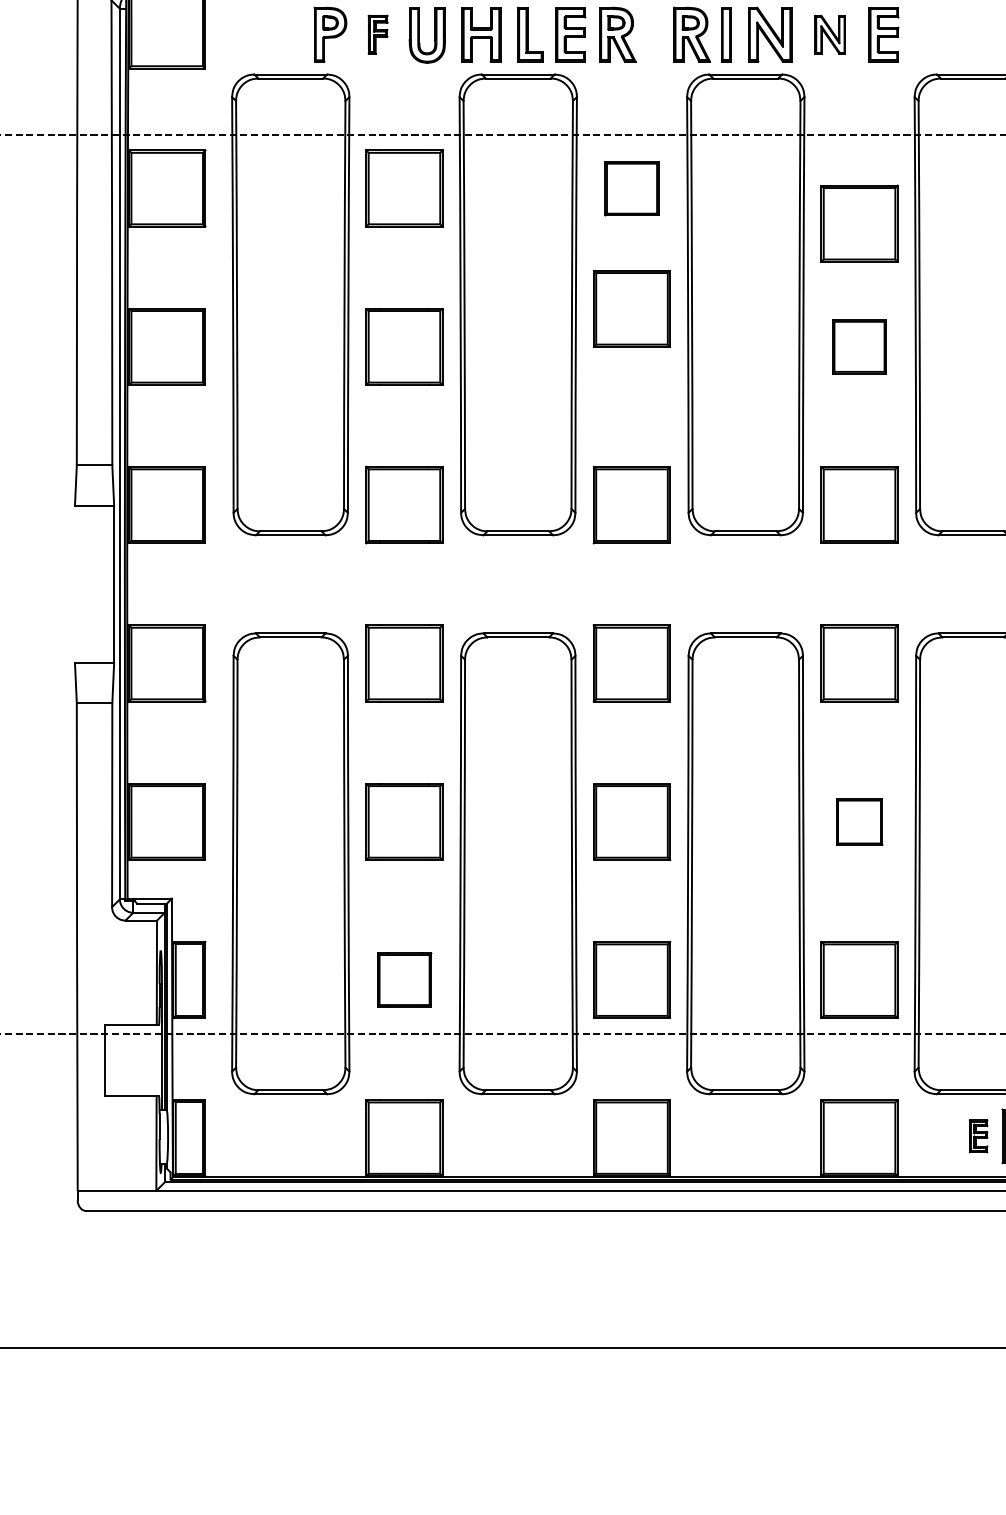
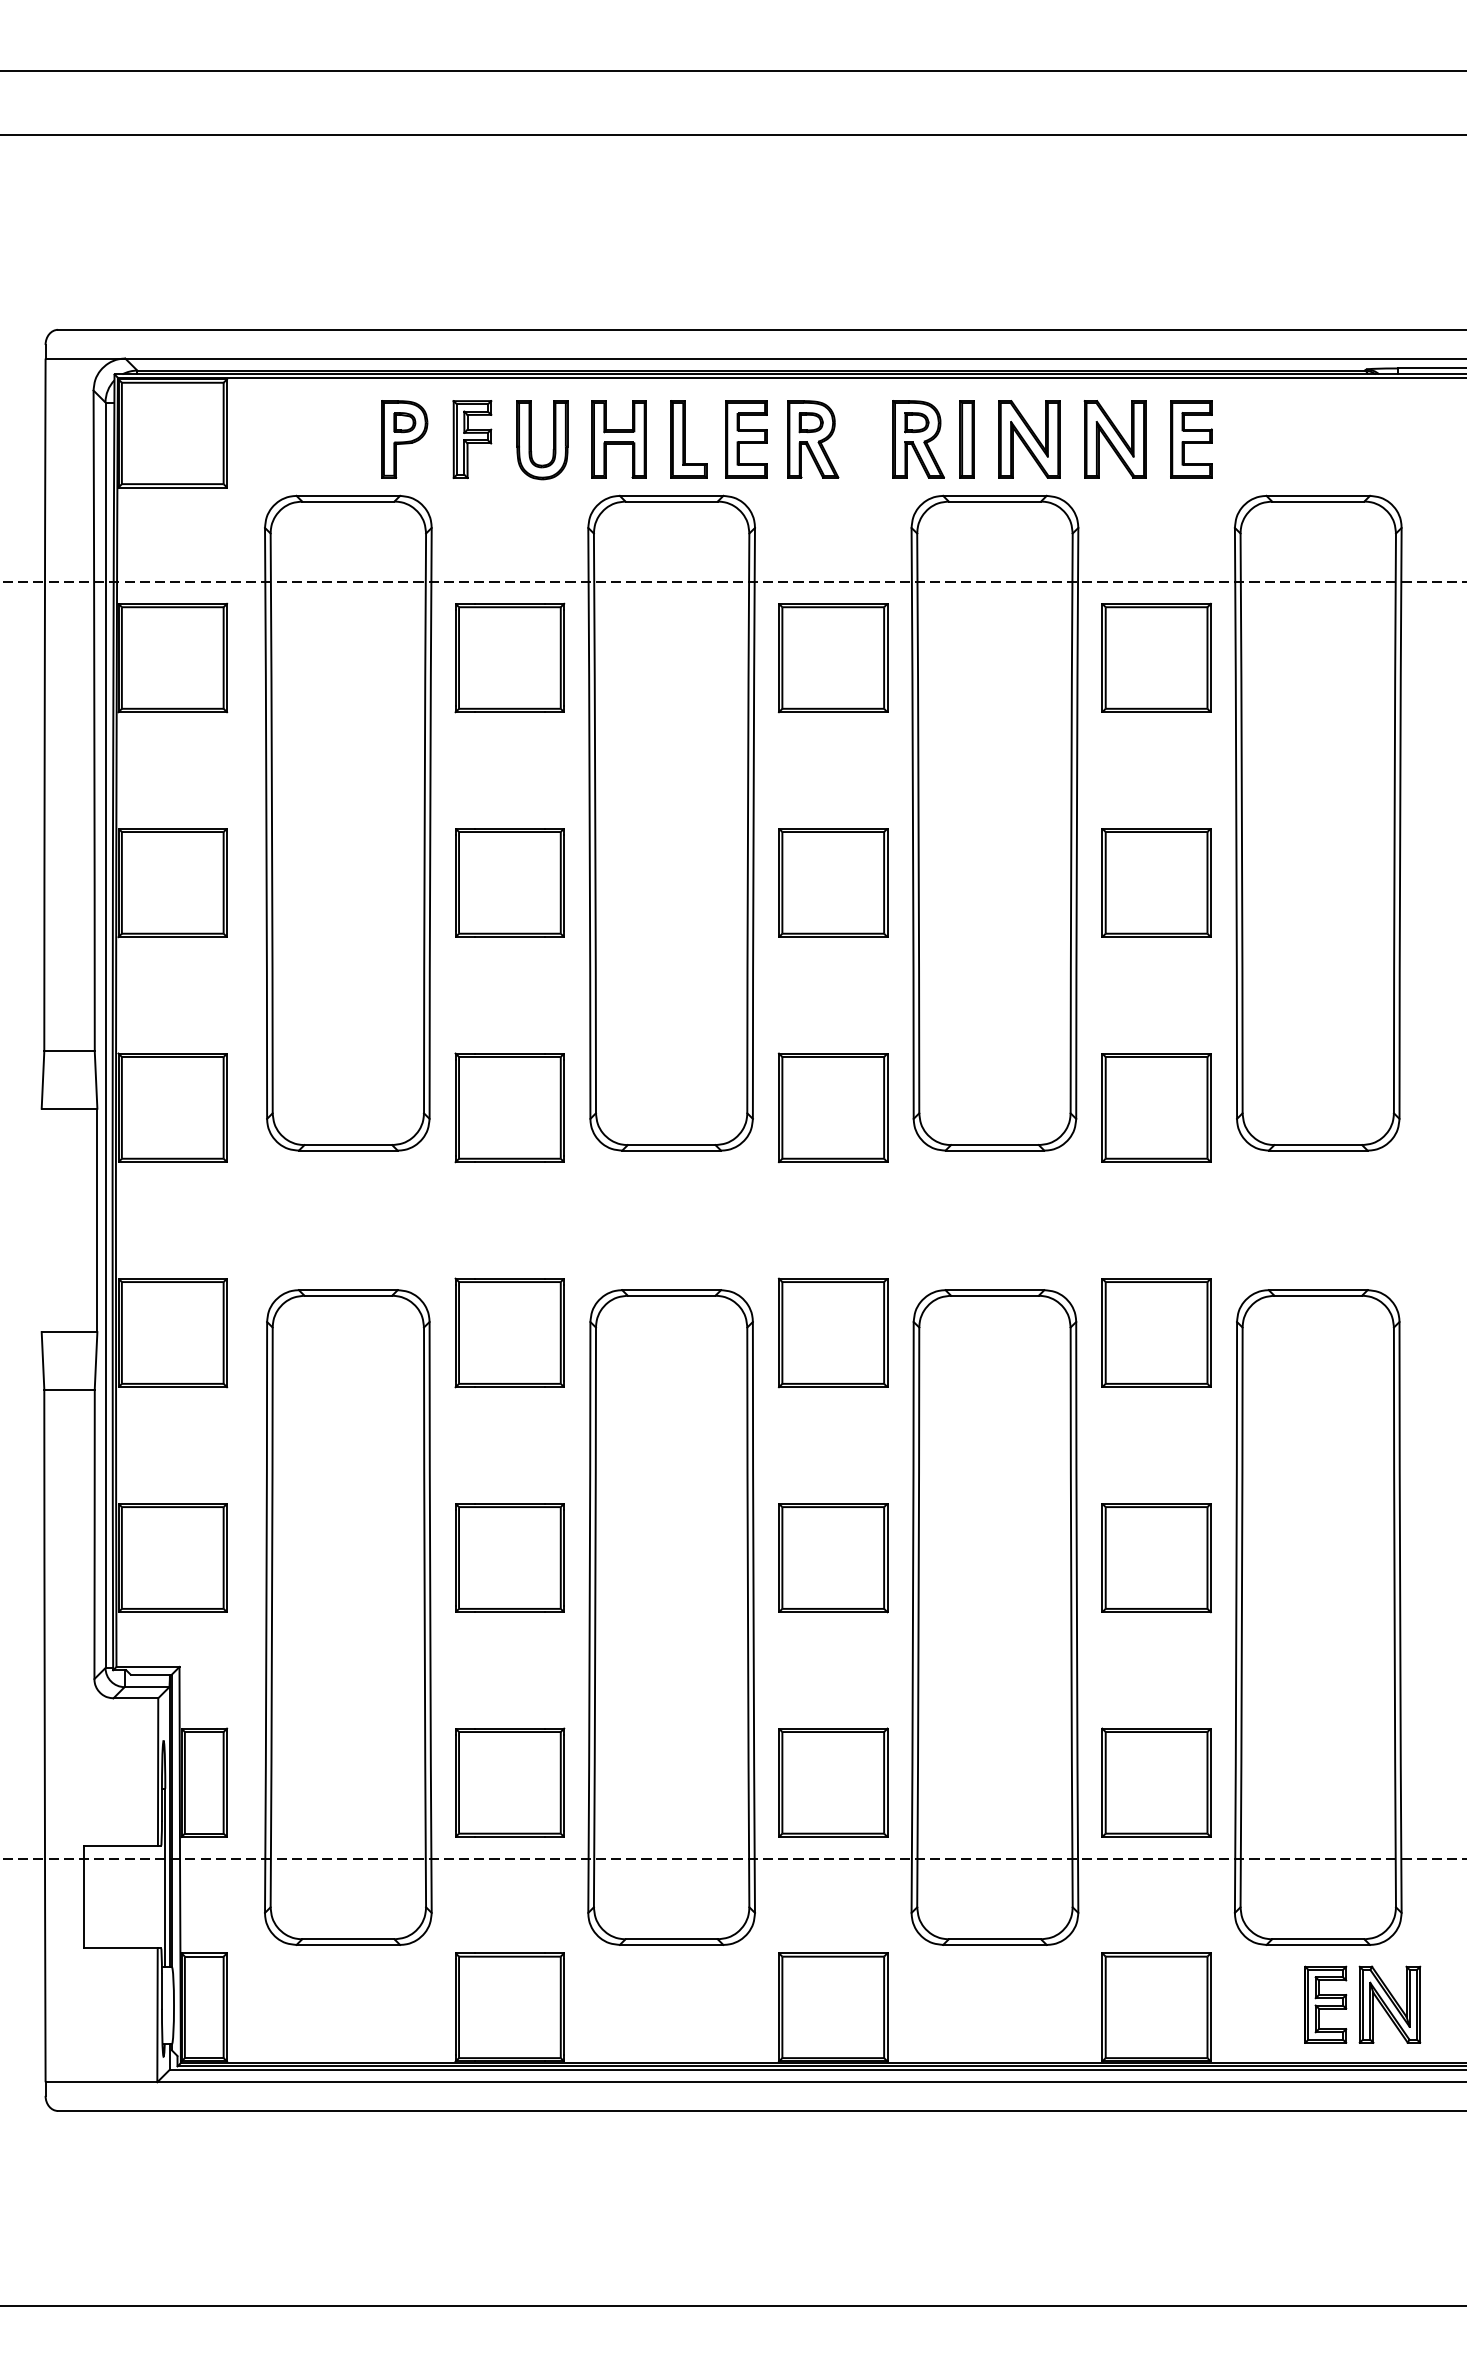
part: (378, 34) -> (472, 439), size x1.43
part: (829, 34) -> (1114, 439), size x1.43
part: (632, 188) -> (833, 658), size x1.43
part: (859, 223) -> (1156, 657), moved
part: (632, 308) -> (833, 882), moved
part: (859, 346) -> (1156, 882), size x1.43
part: (859, 822) -> (1156, 1558), size x1.67
part: (404, 979) -> (510, 1782), size x1.43
part: (978, 1136) -> (1325, 2004), size x1.67

